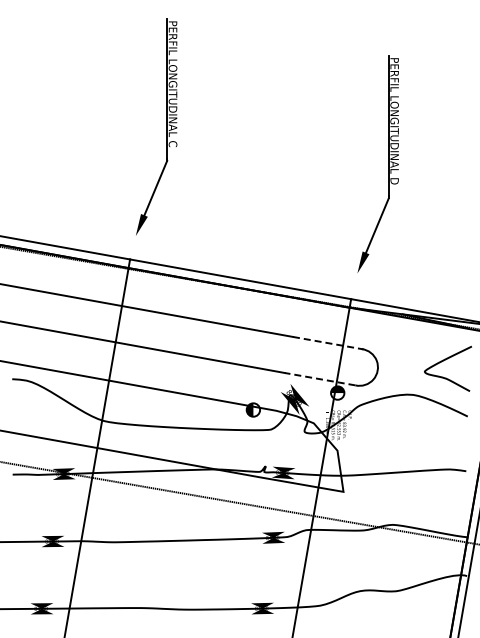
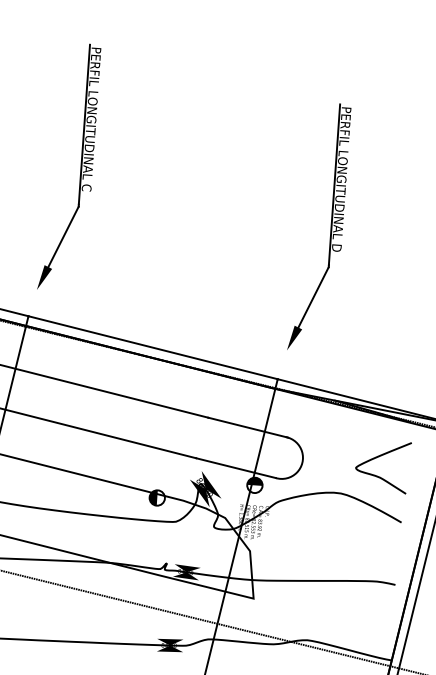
line: (328, 343) -> (248, 428), dashed -> solid
line: (320, 379) -> (236, 468), dashed -> solid

